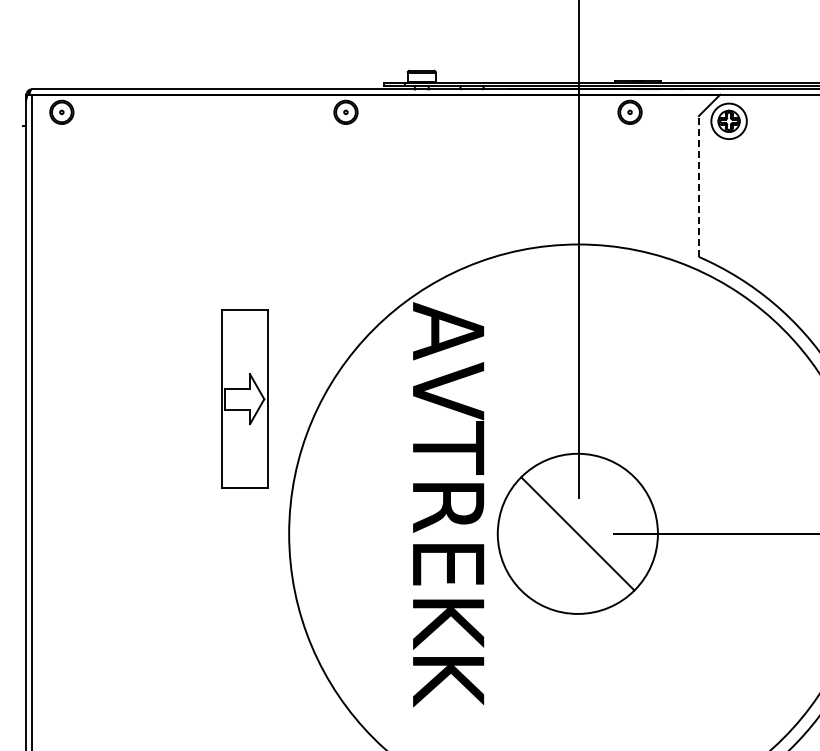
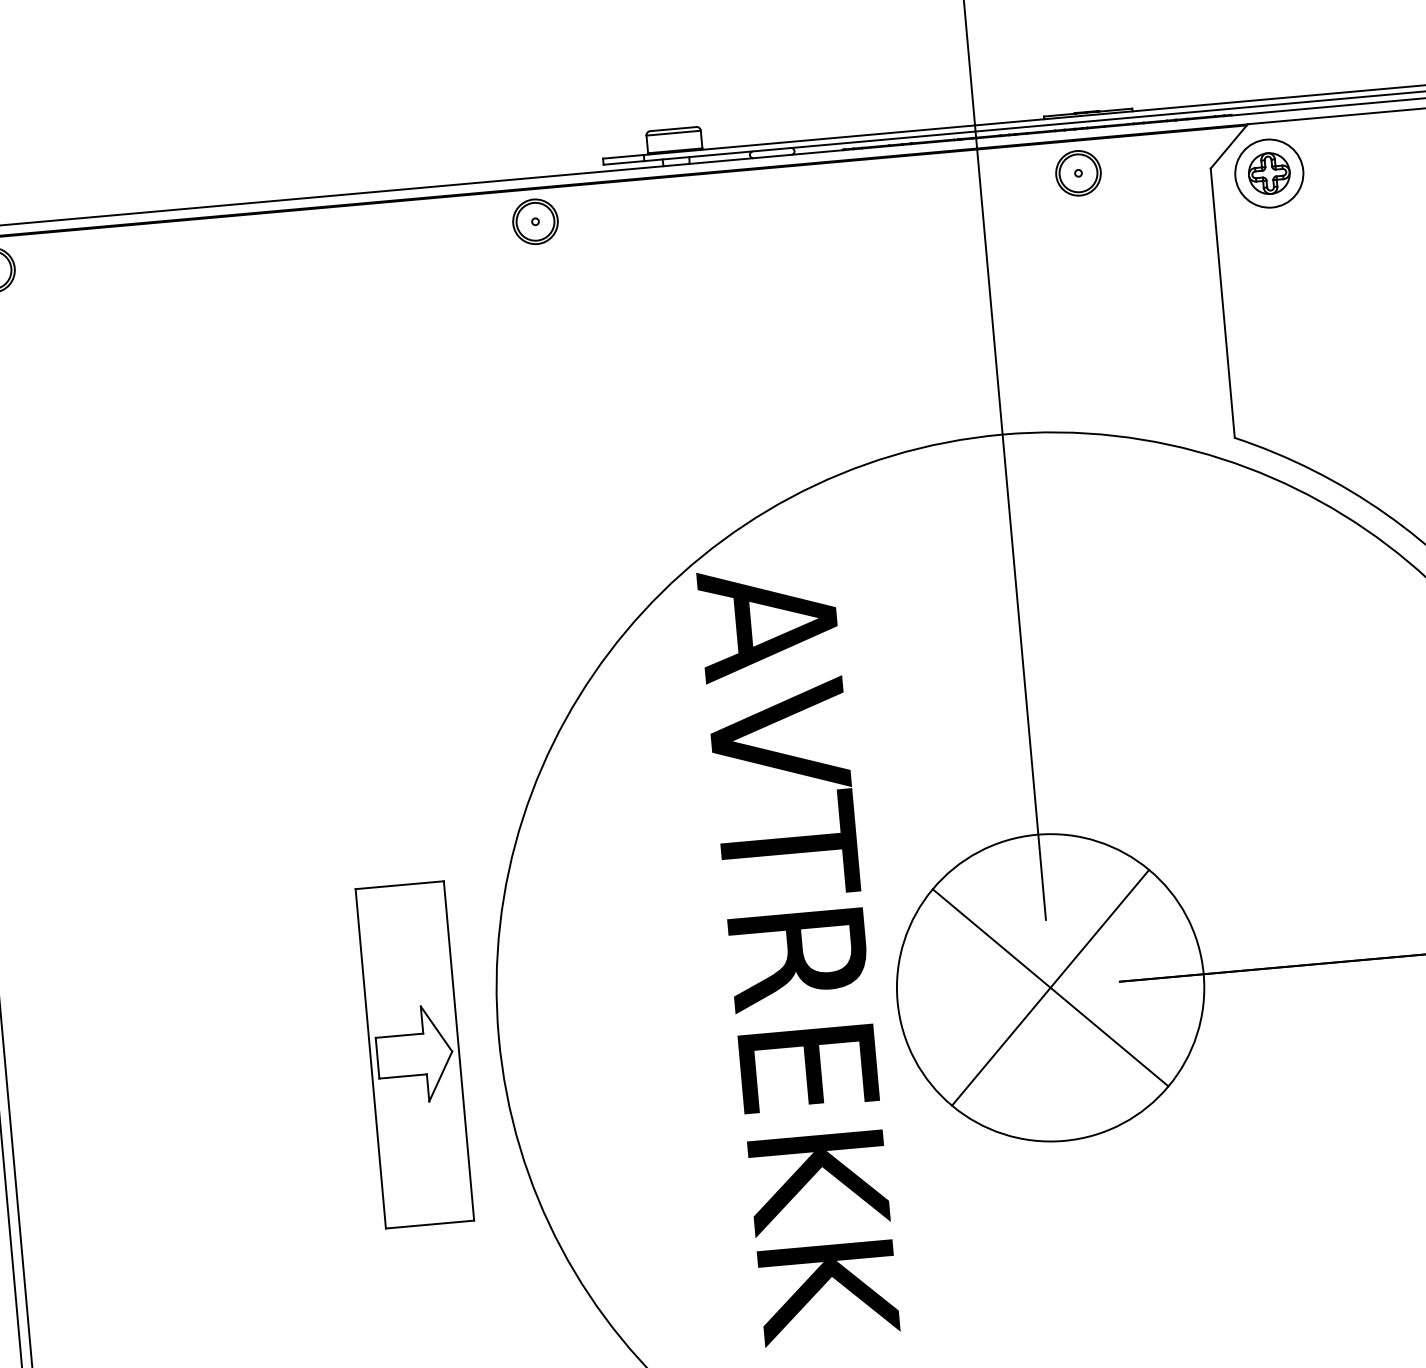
line: (698, 186) -> (1221, 303), dashed -> solid
part: (244, 398) -> (414, 1053), moved
line: (577, 533) -> (1049, 987), added

